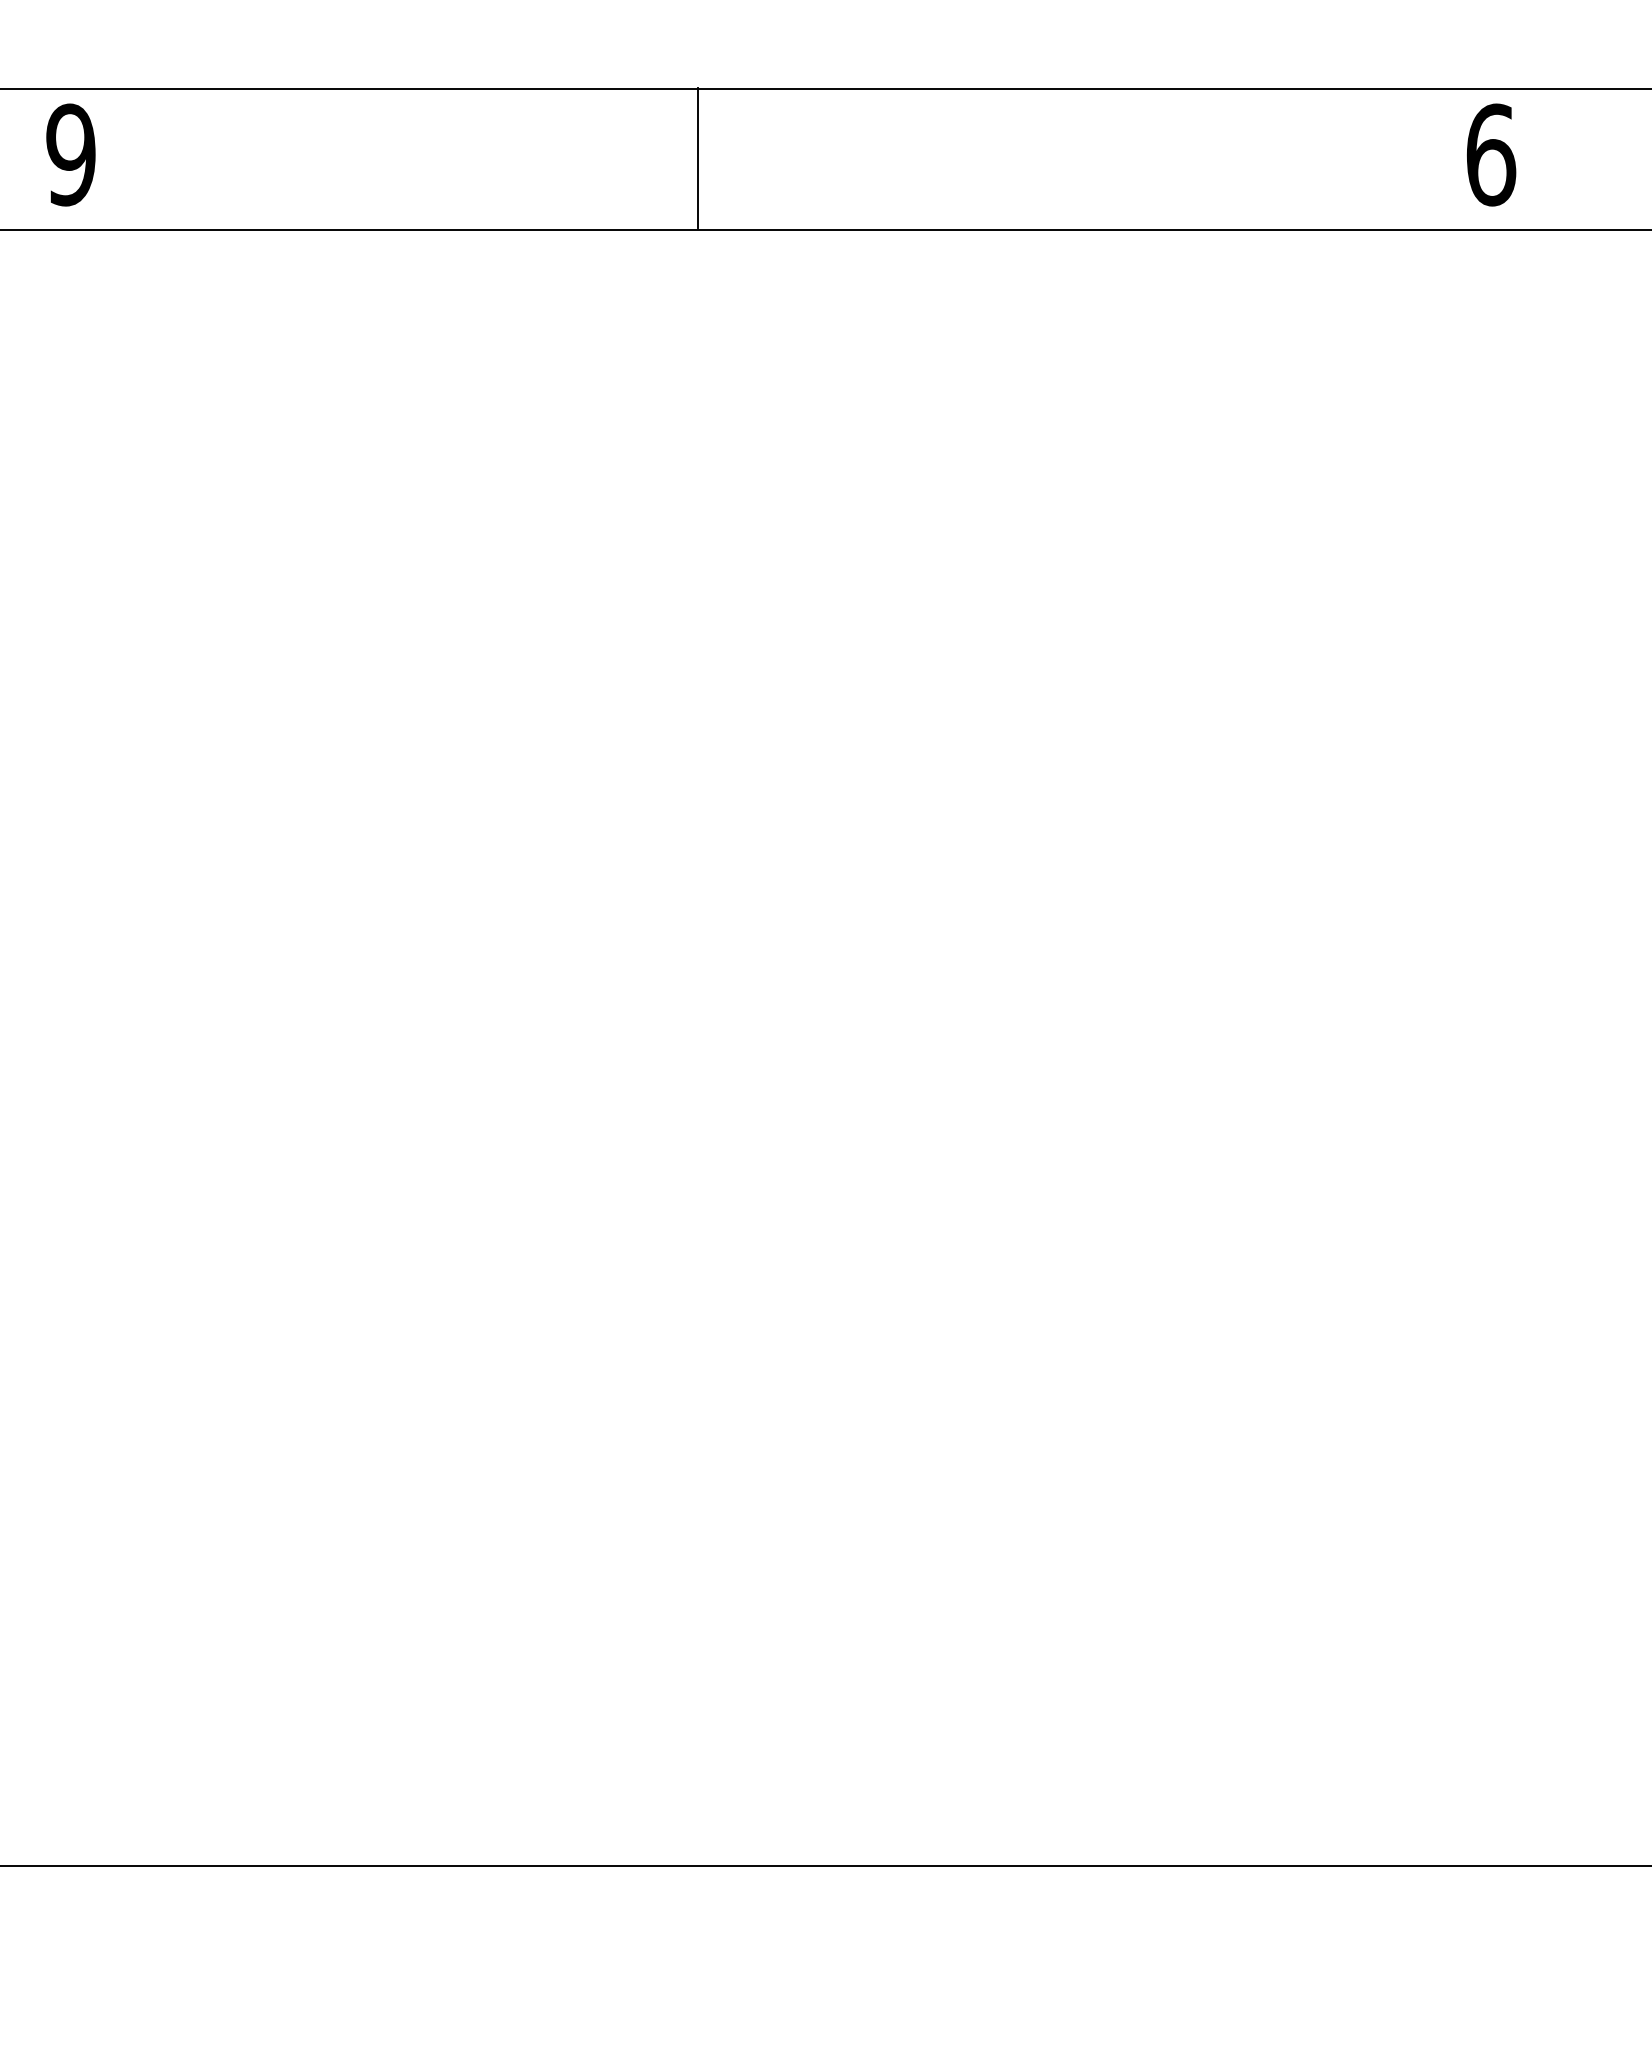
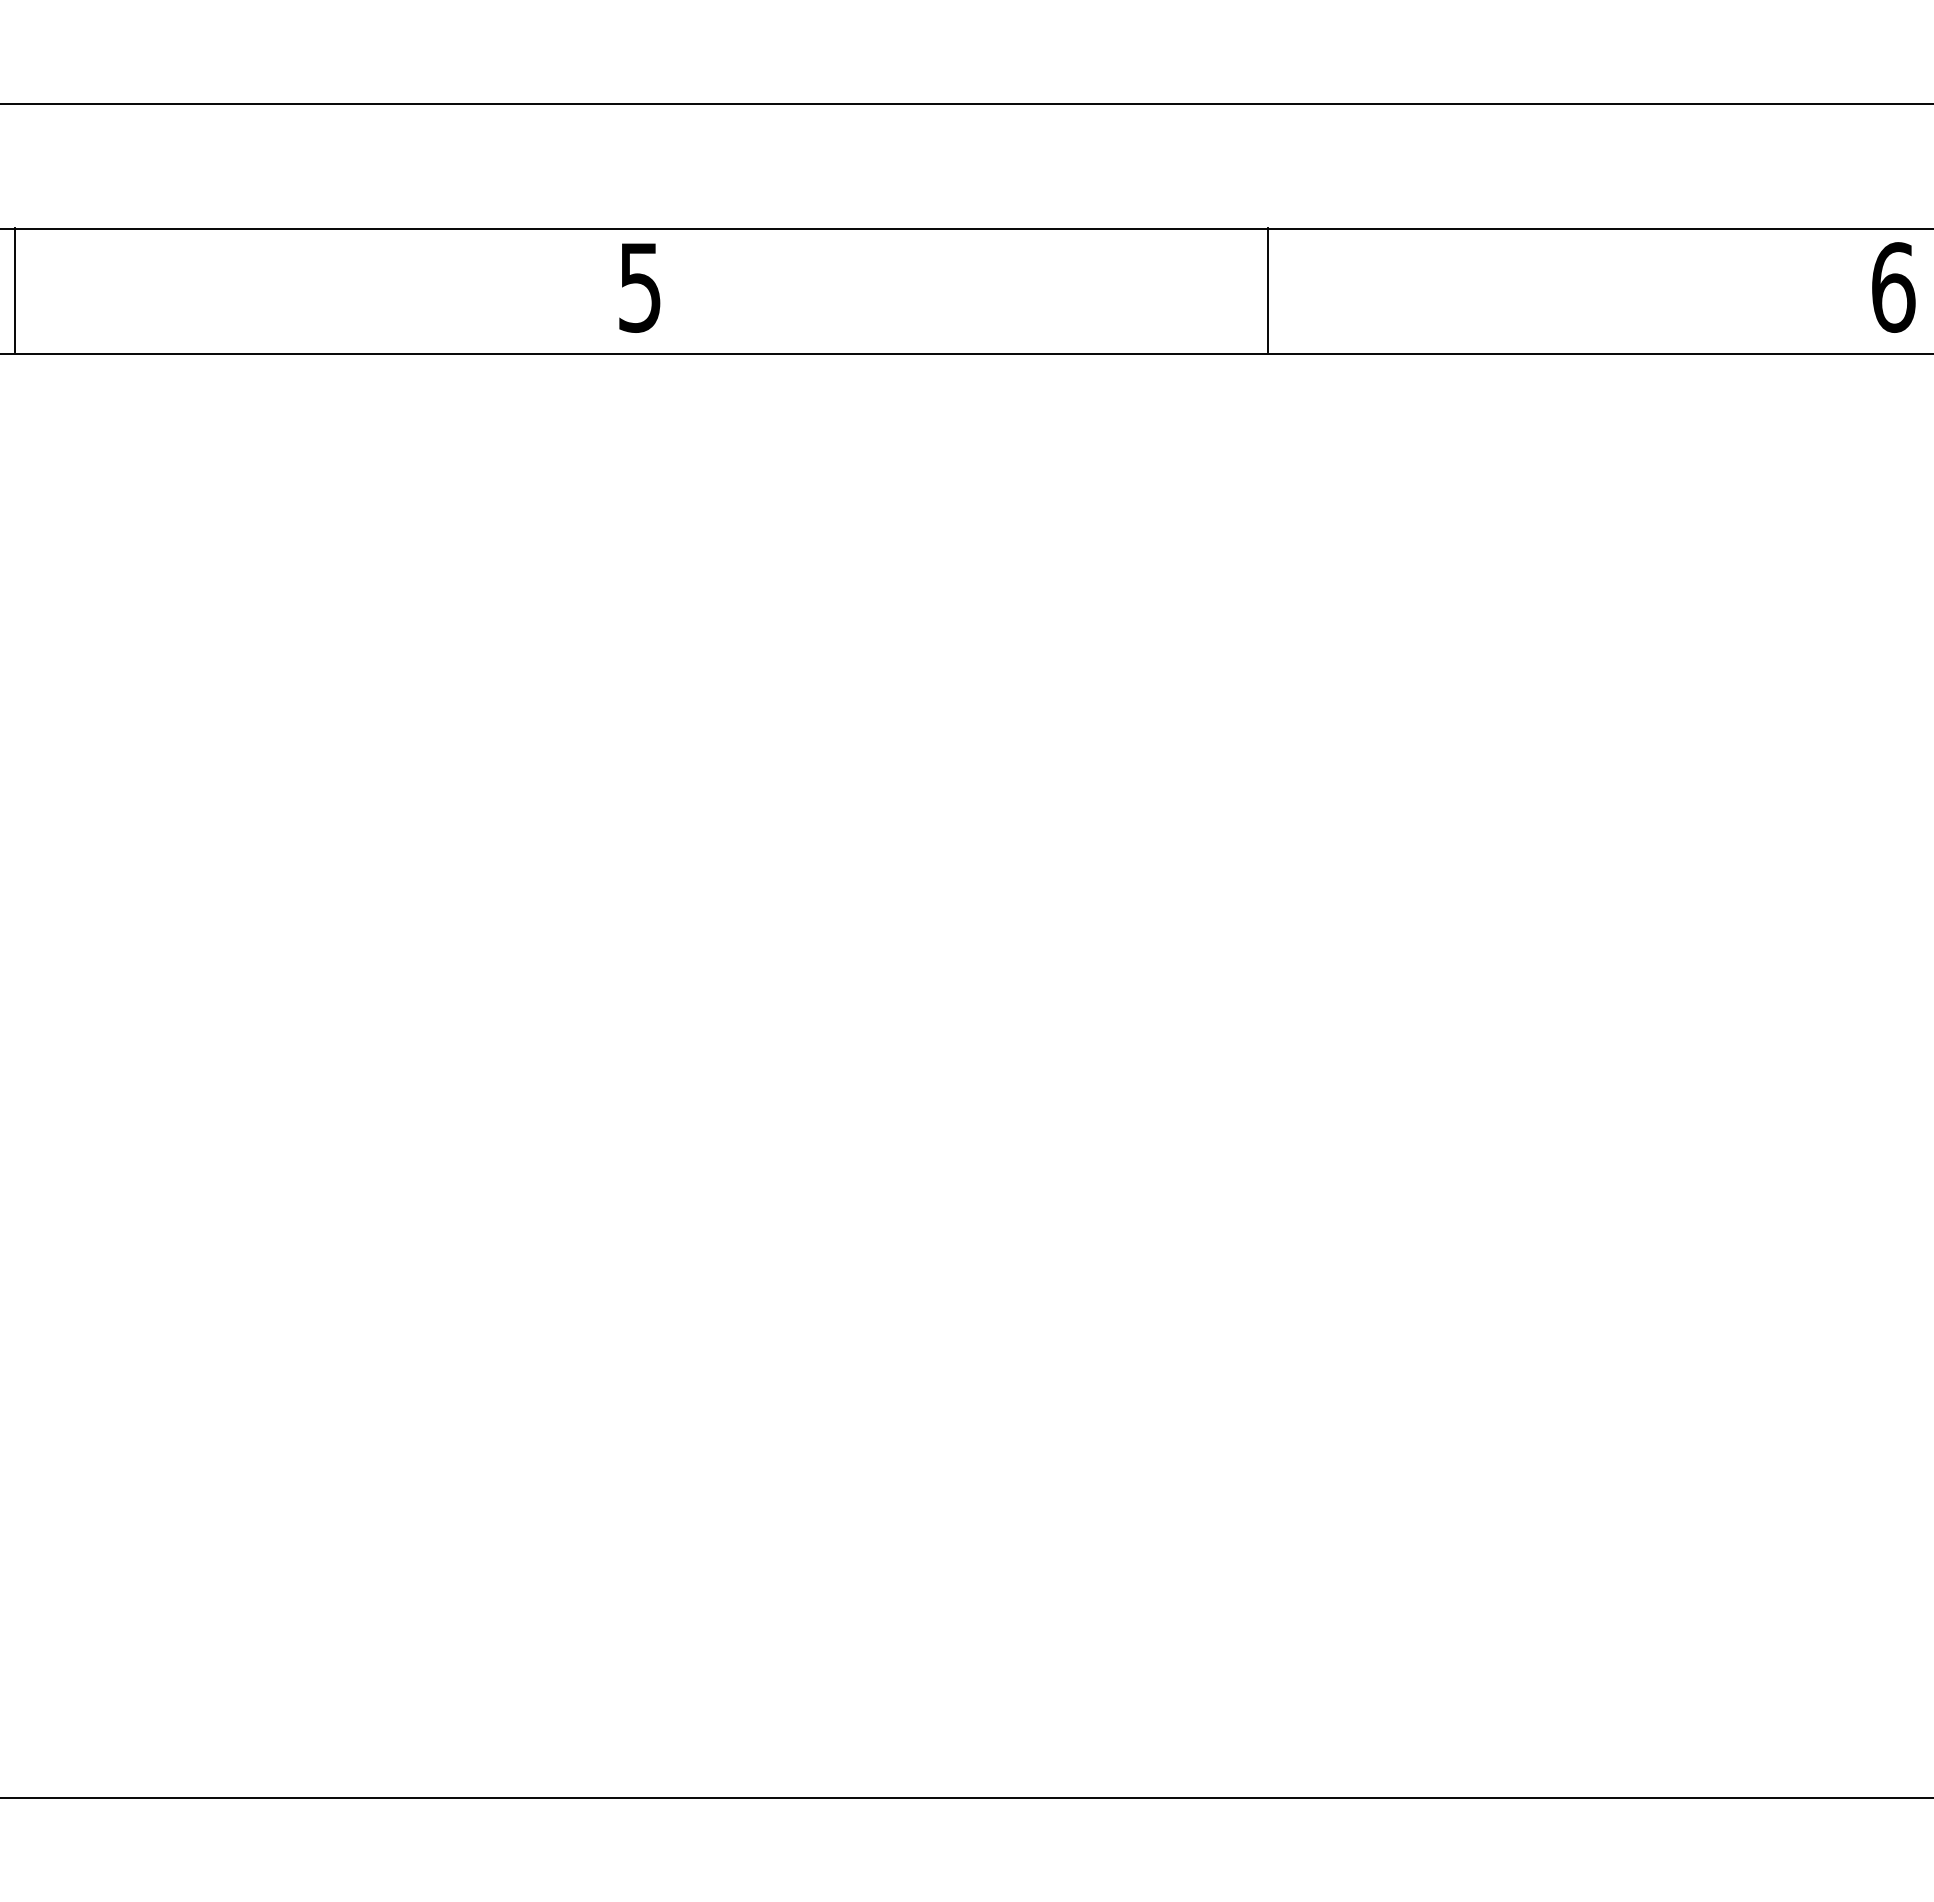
text: (70, 154) -> (639, 287), 9 -> 5
line: (698, 158) -> (1267, 290), moved

